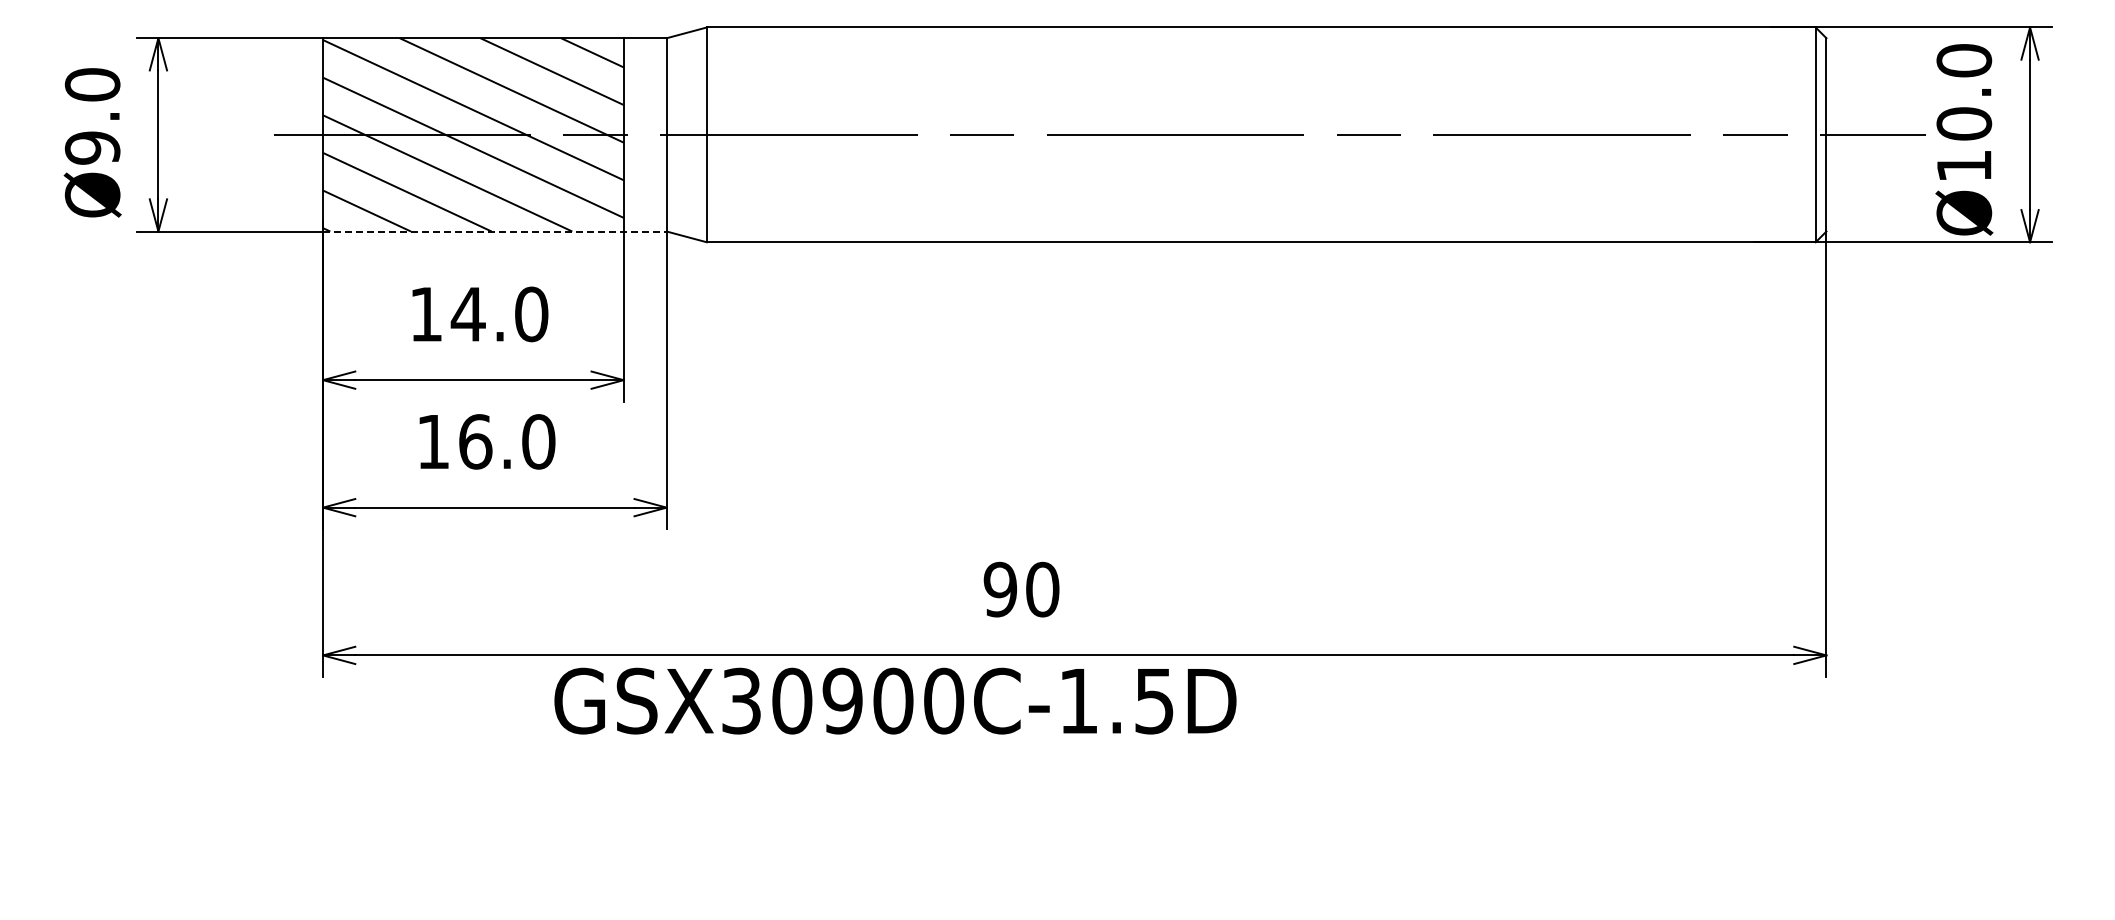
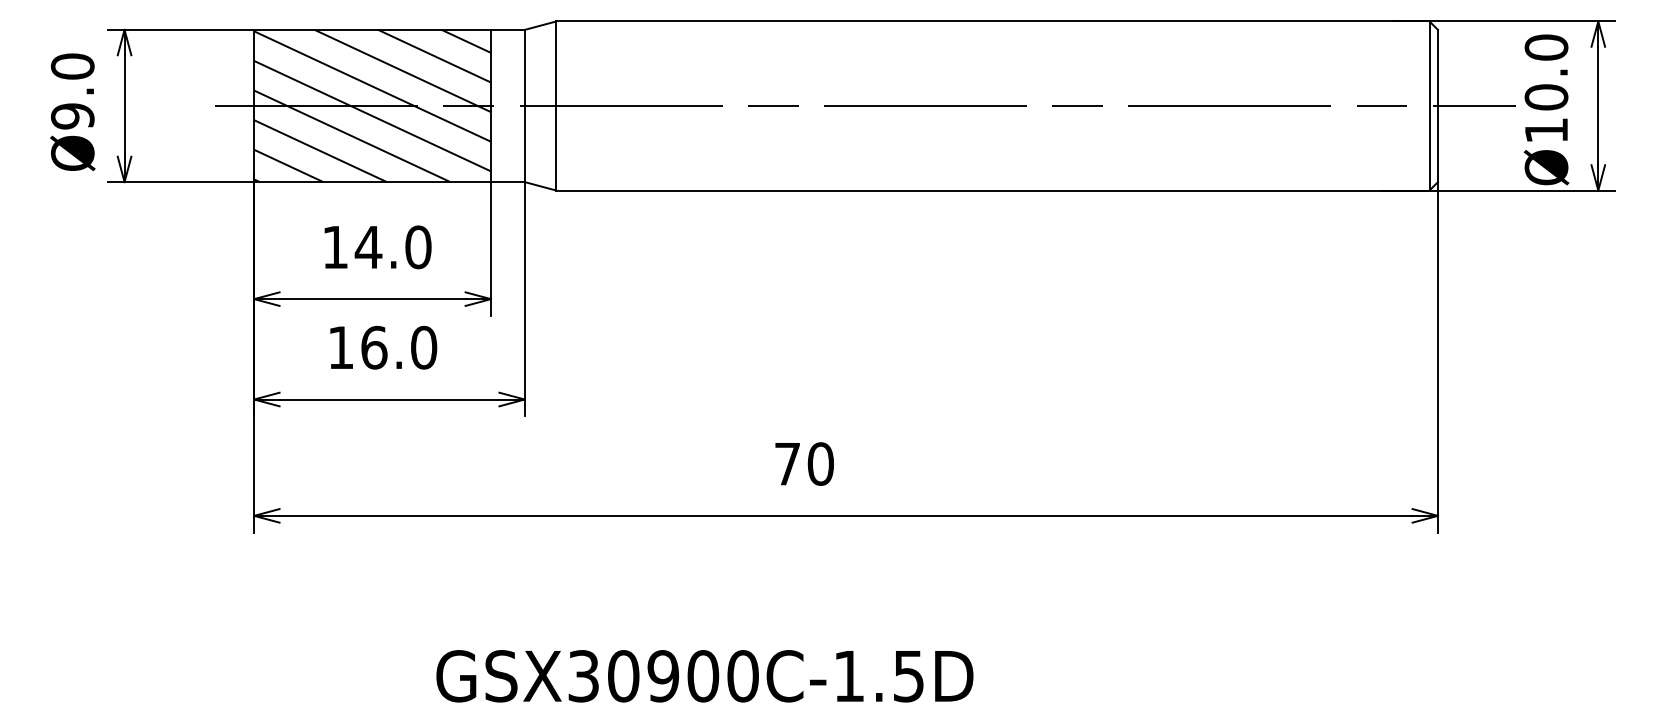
line: (494, 231) -> (389, 182), dashed -> solid
text: (1000, 589) -> (787, 463), 90 -> 70
text: (895, 700) -> (704, 675), moved

